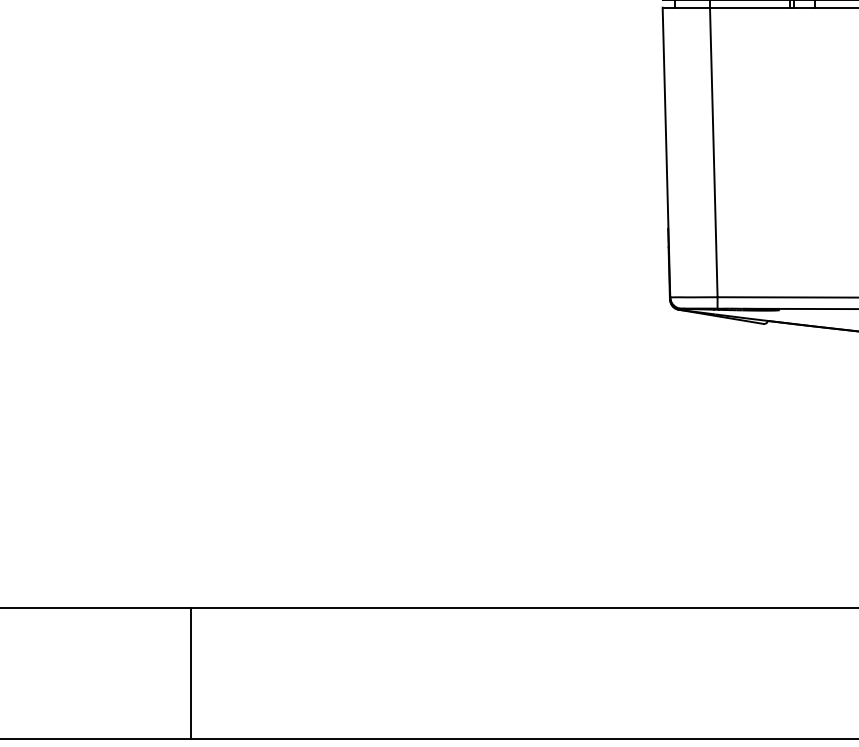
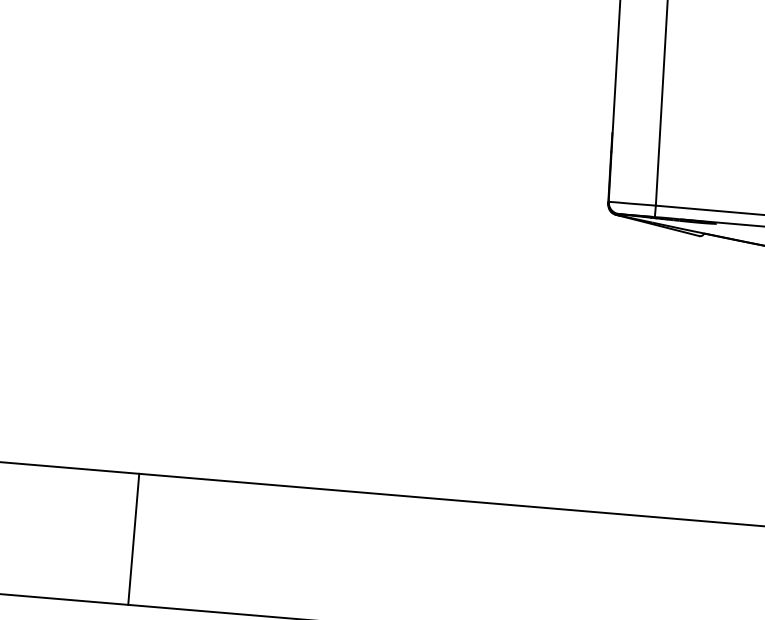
line: (191, 673) -> (134, 539), moved

